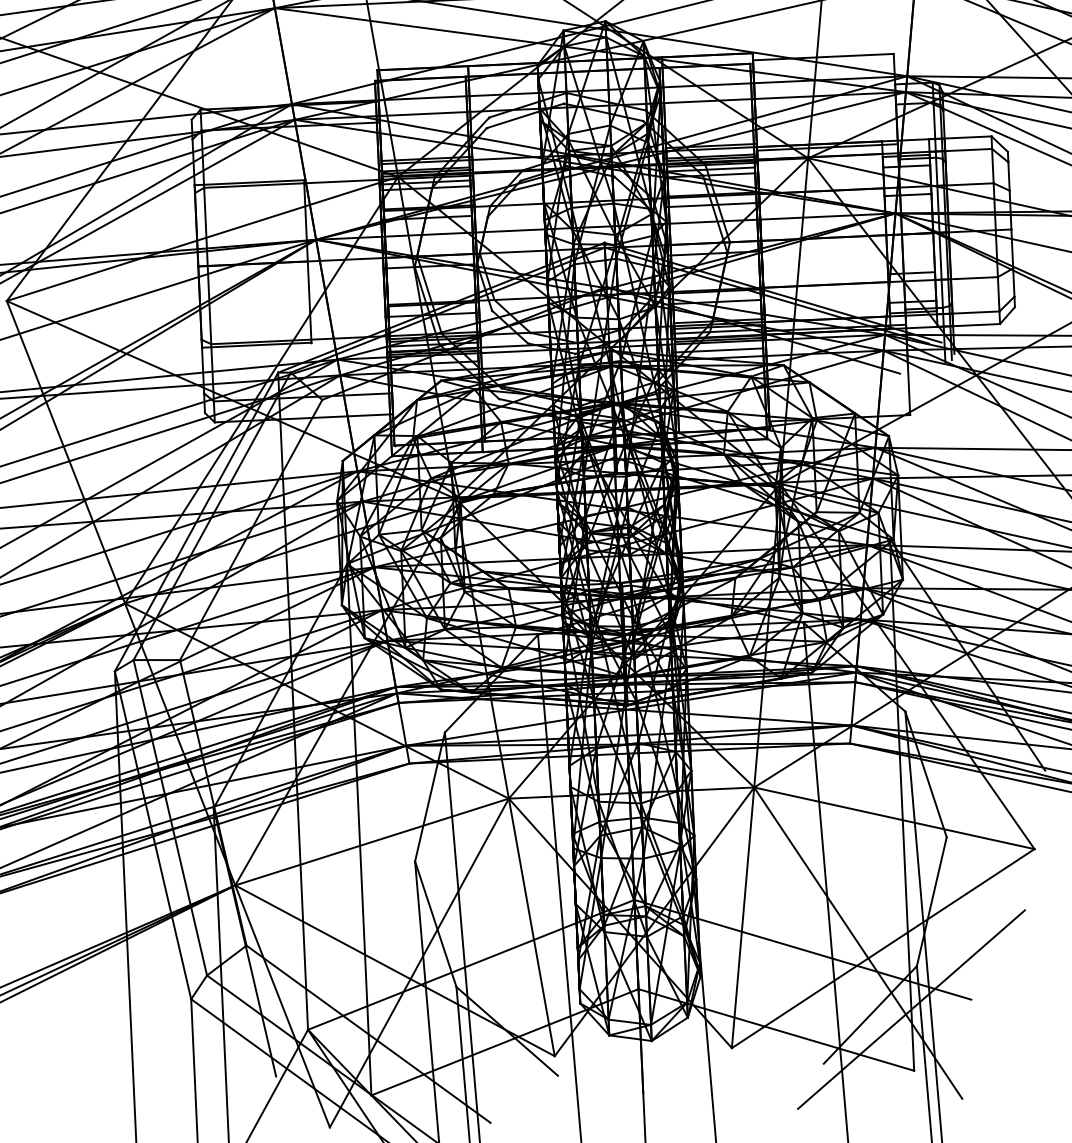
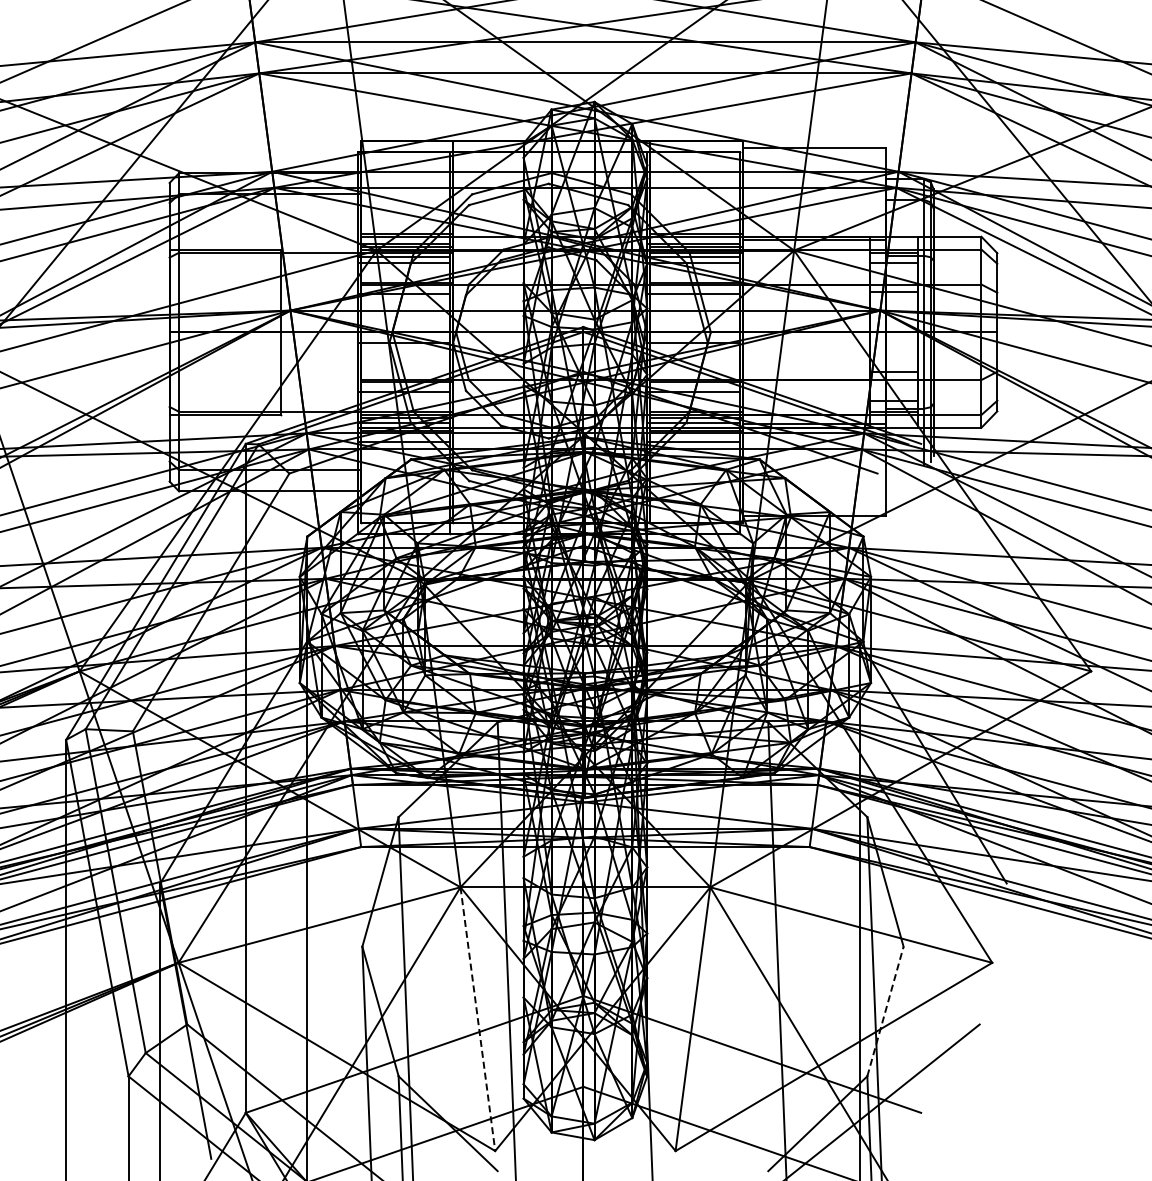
line: (931, 901) -> (885, 1011), solid -> dashed
line: (531, 927) -> (477, 1019), solid -> dashed

